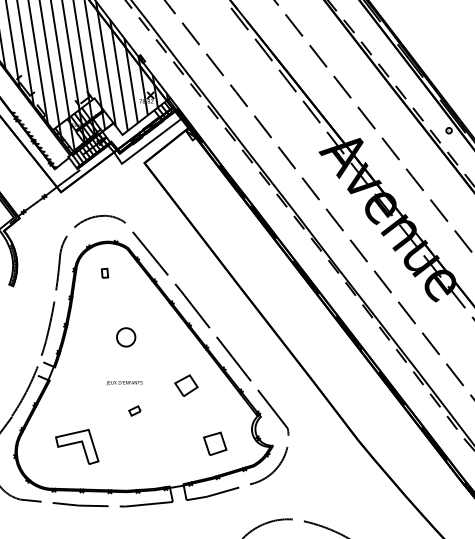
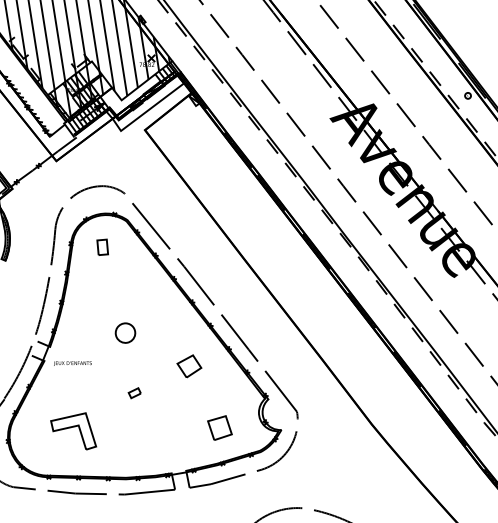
part: (105, 272) -> (103, 246), size x1.6
part: (126, 337) -> (125, 333), moved
text: (124, 383) -> (72, 364), moved

